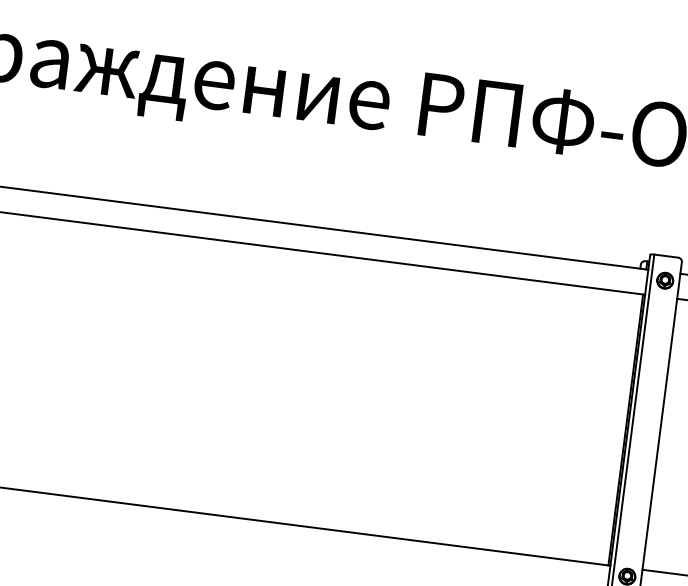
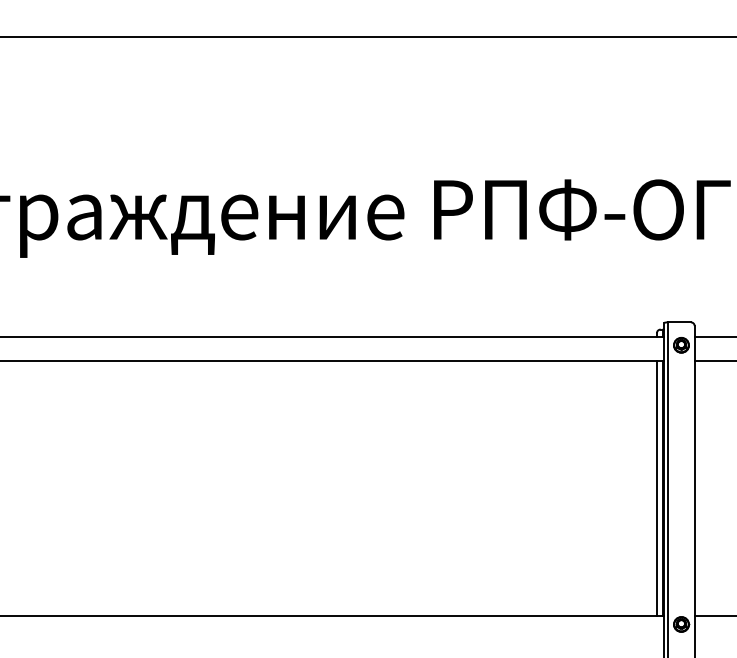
line: (619, 429) -> (656, 488), added

